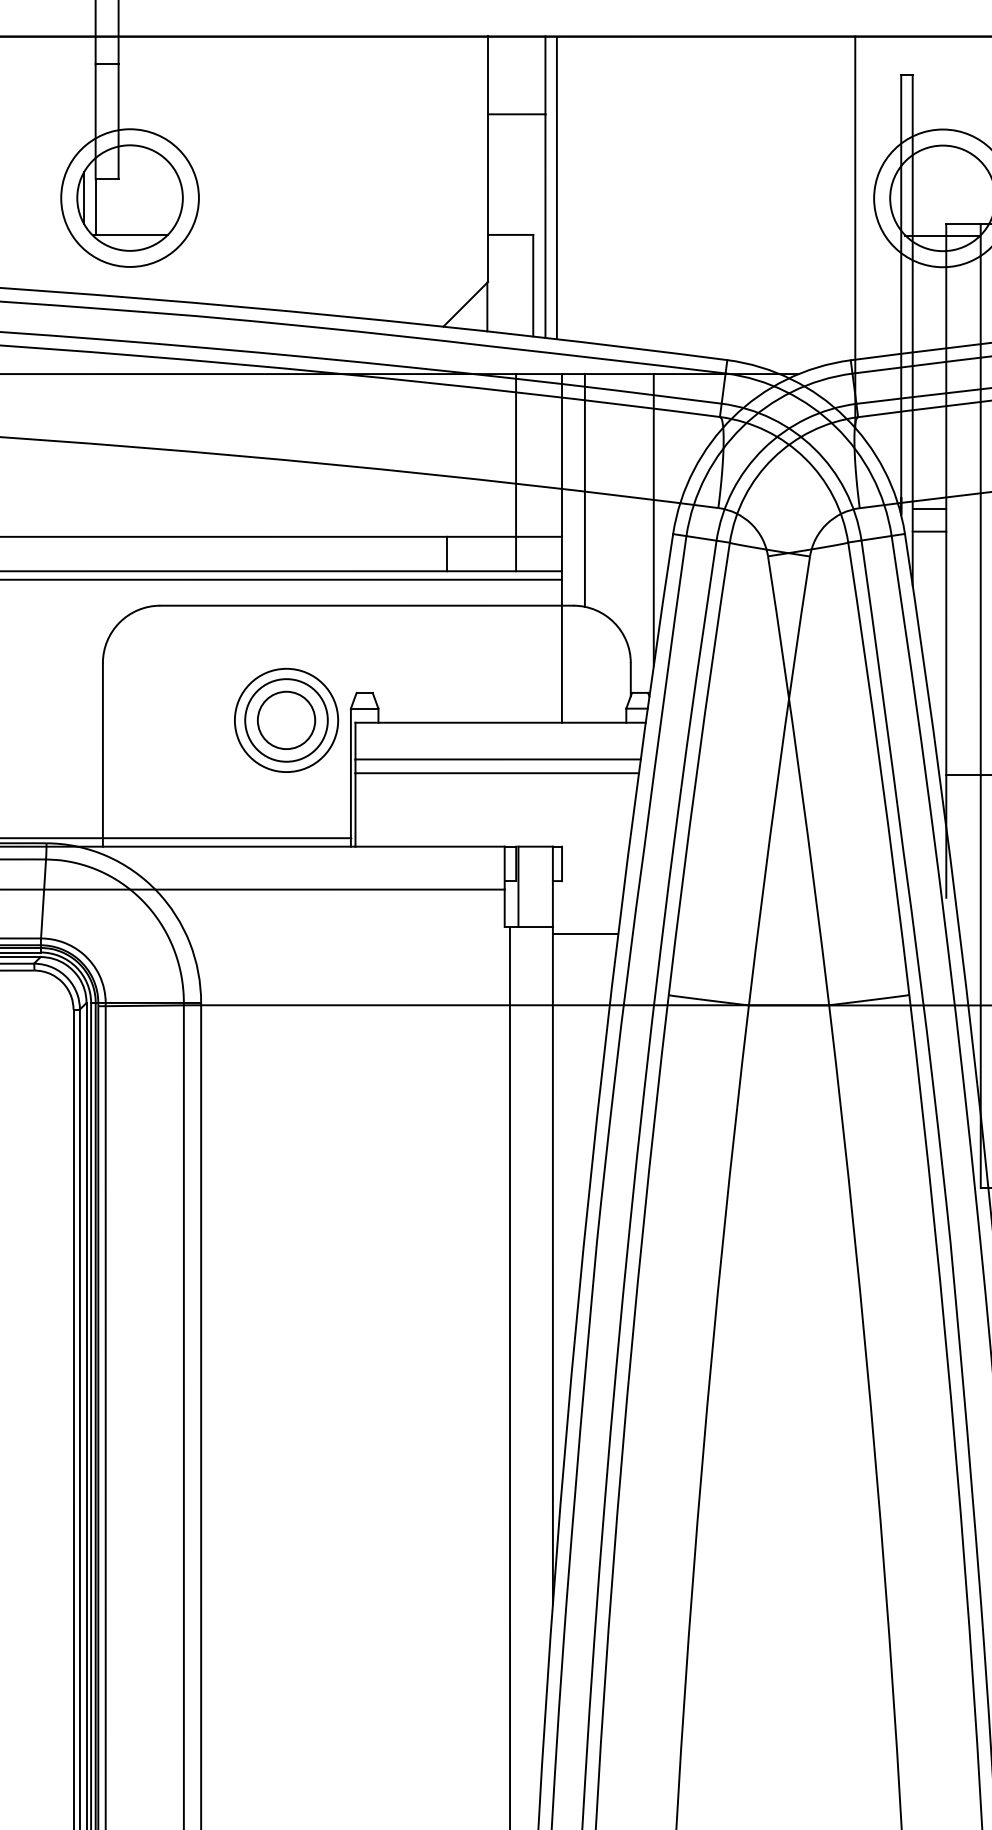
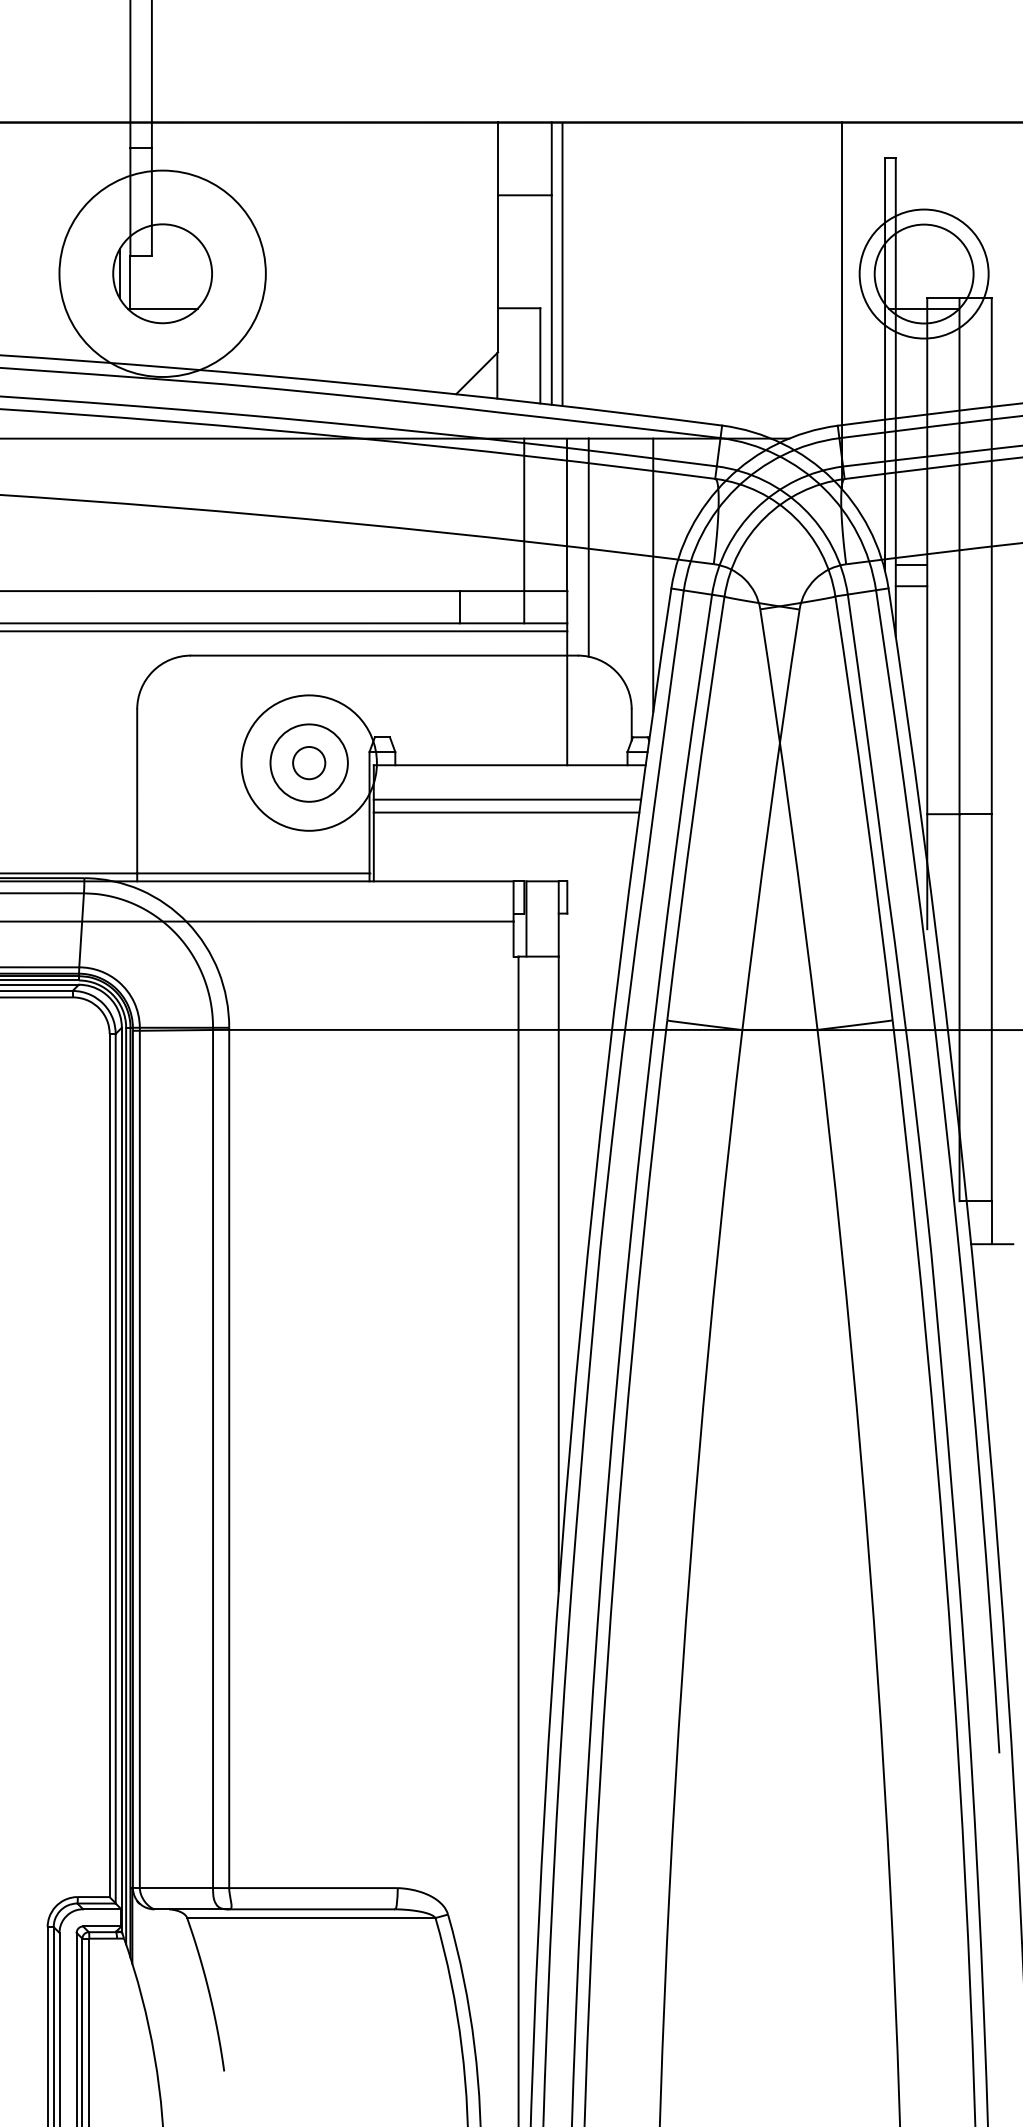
circle: (129, 197) -> (162, 273), size x1.6
circle: (285, 719) -> (308, 762), size x1.4
circle: (286, 719) -> (309, 762), size x0.6
line: (585, 934) -> (589, 963), removed

